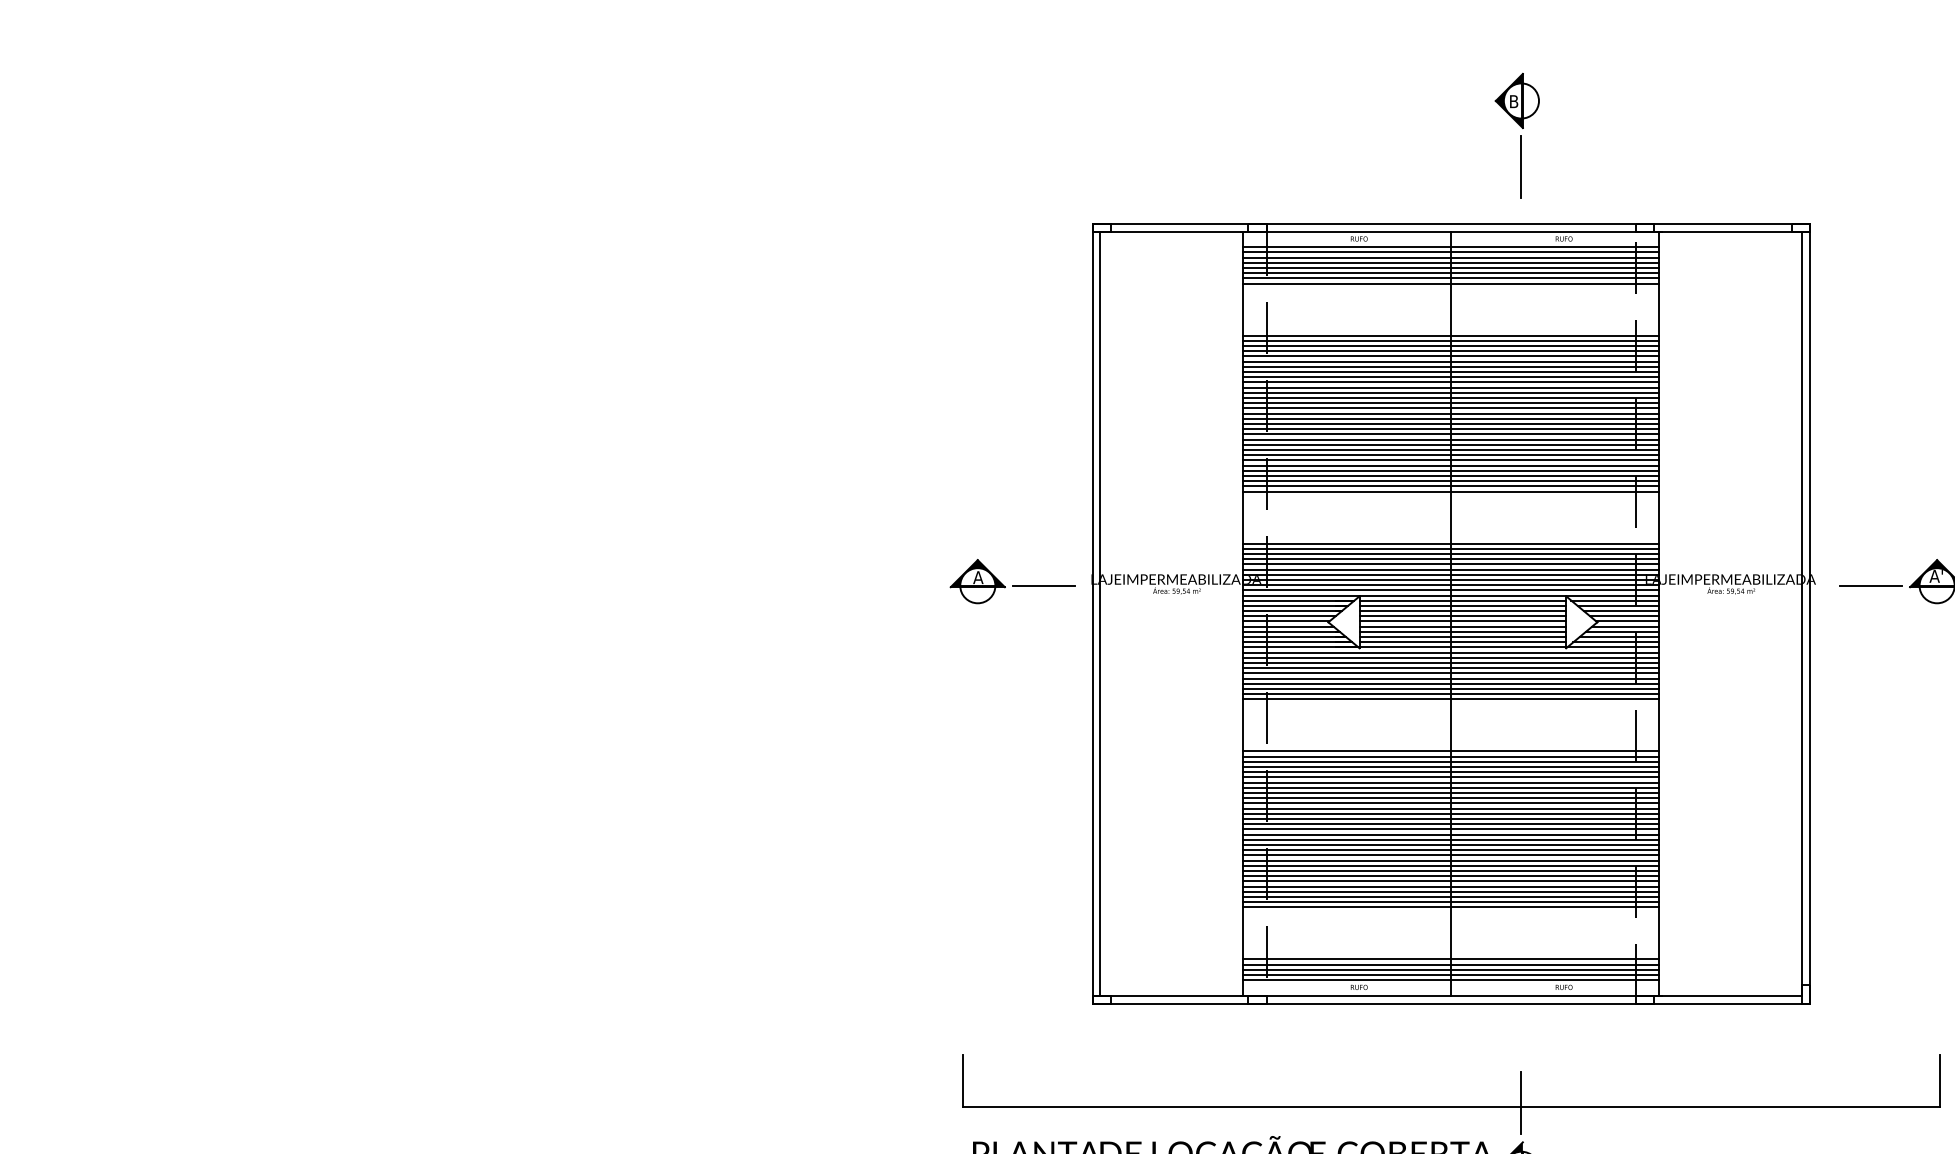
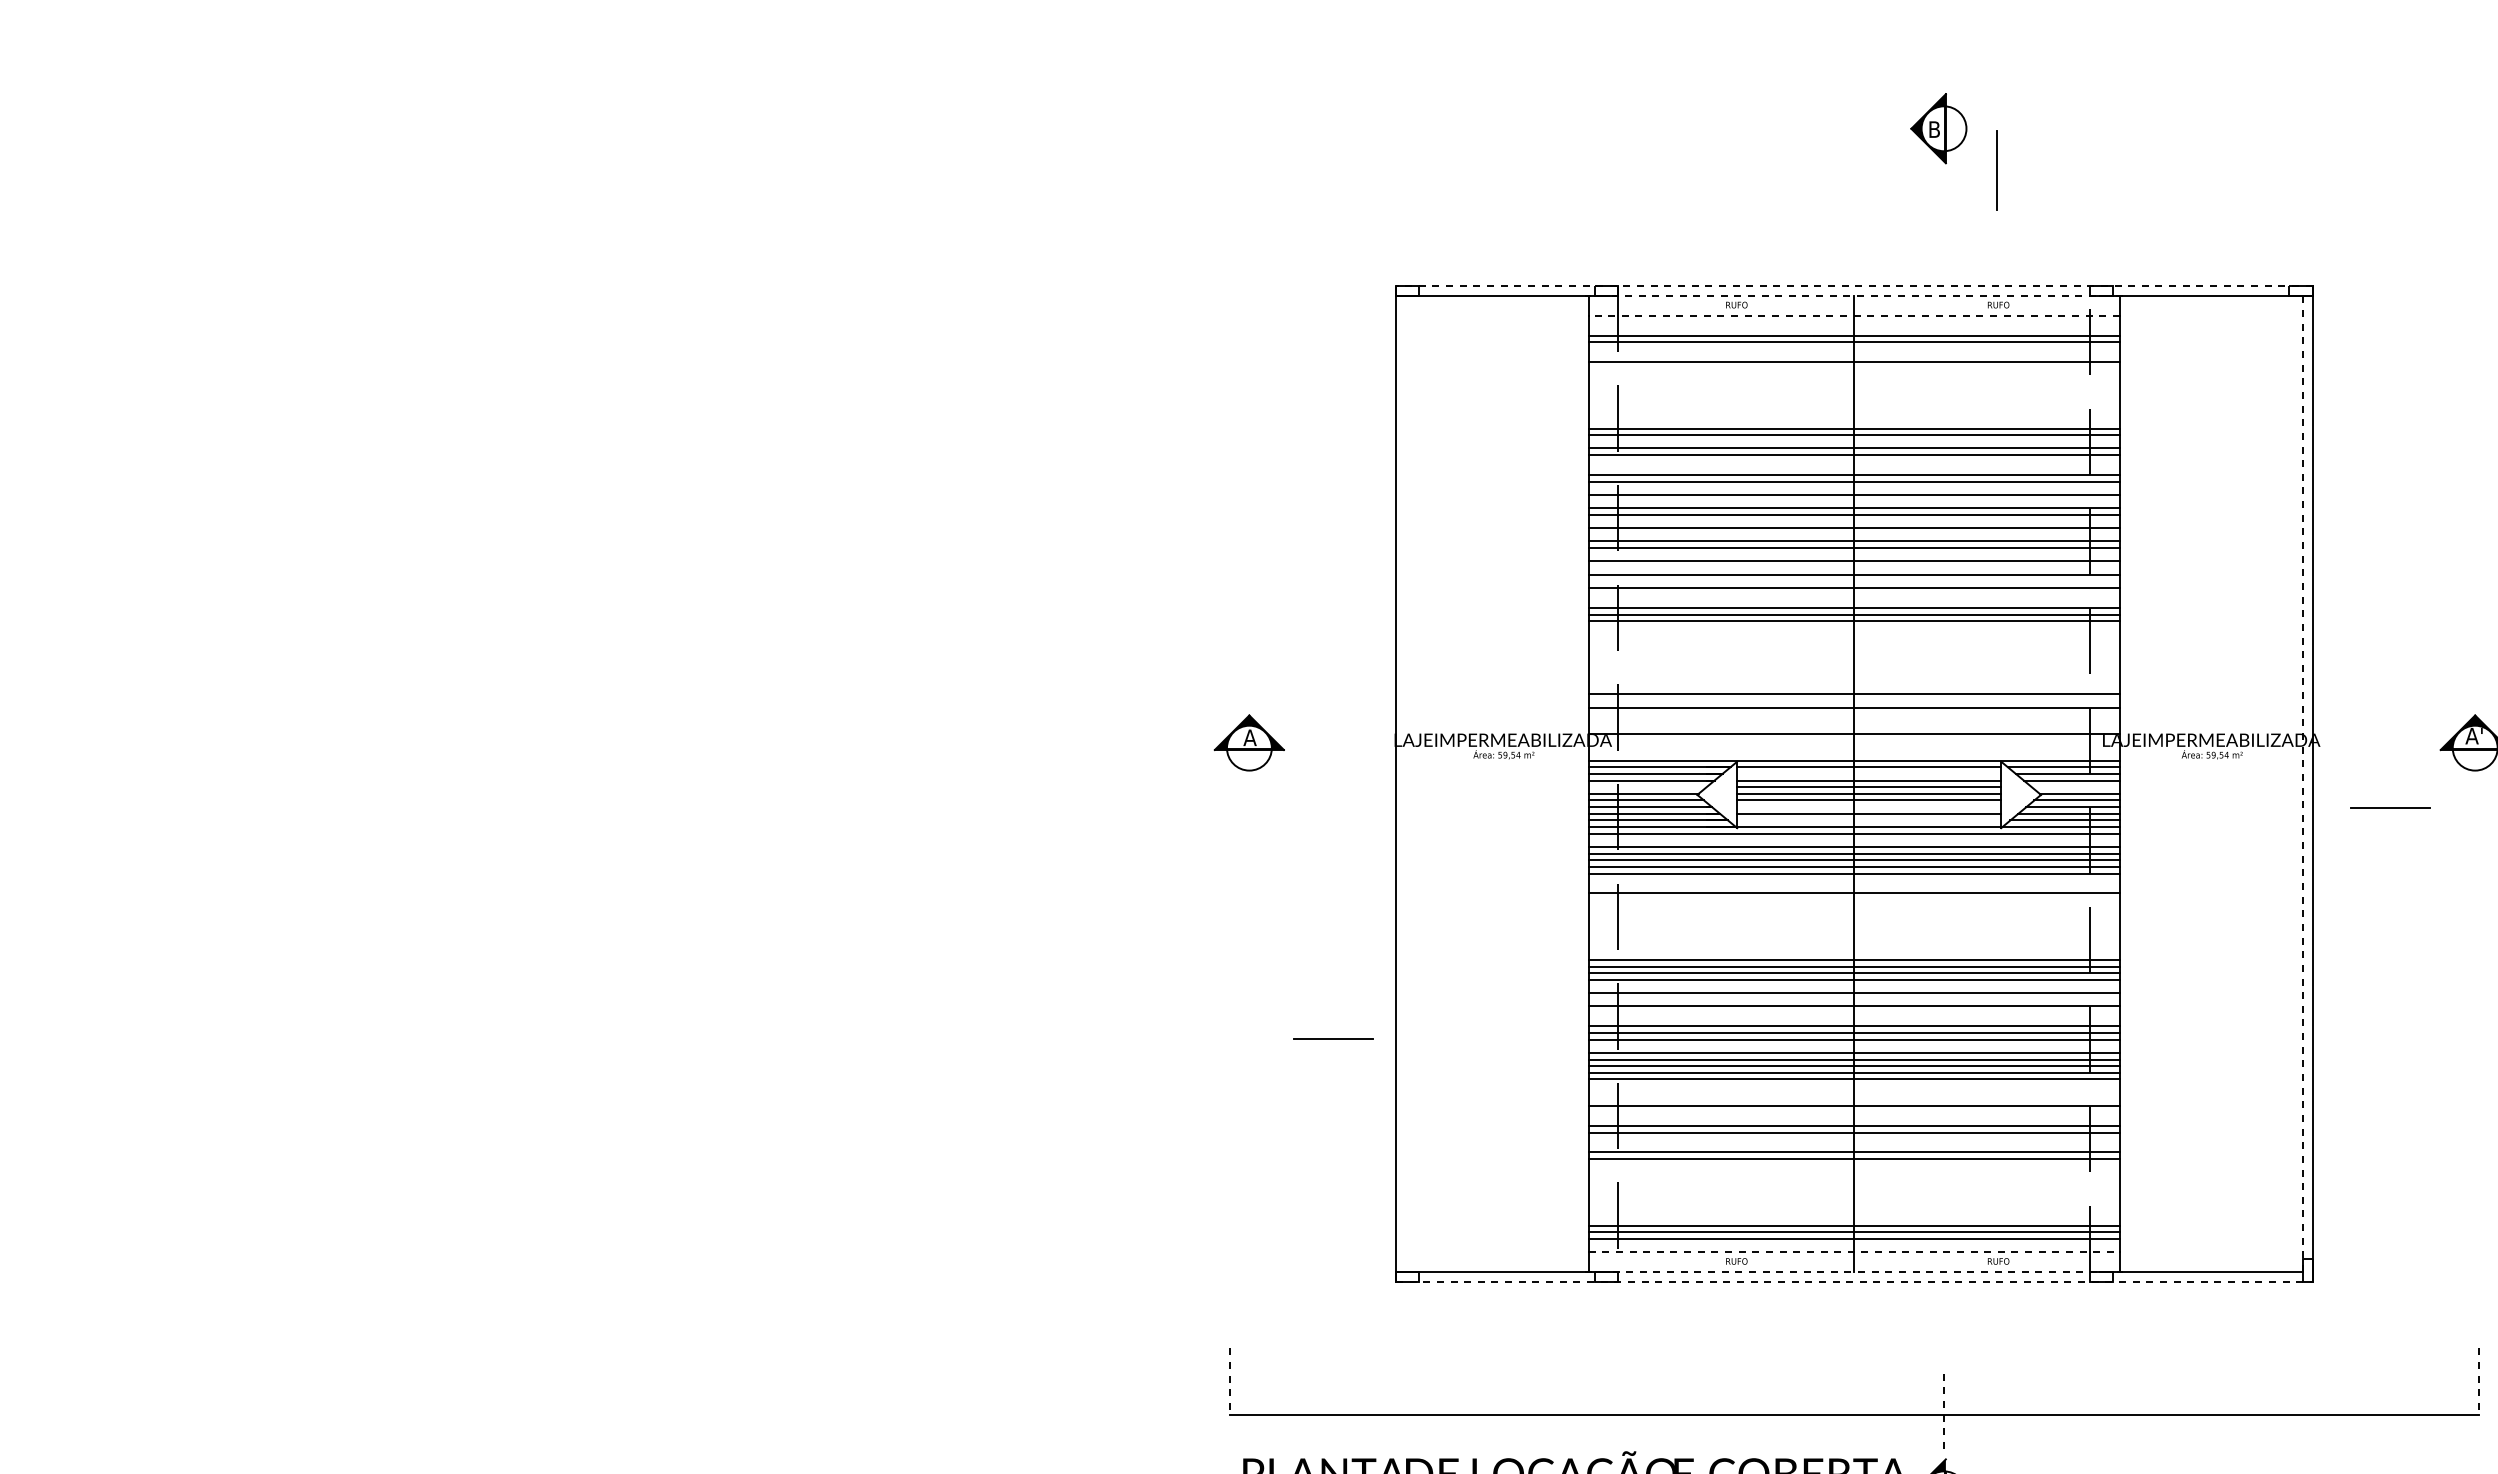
line: (1521, 167) -> (1996, 170), moved
line: (1450, 223) -> (1853, 285), solid -> dashed
line: (1451, 231) -> (1854, 295), solid -> dashed
line: (1451, 247) -> (1854, 315), solid -> dashed
line: (1450, 252) -> (1853, 322), removed
line: (1450, 257) -> (1853, 328), removed
line: (1450, 272) -> (1853, 348), removed
line: (1450, 278) -> (1853, 355), removed
line: (1450, 345) -> (1853, 441), removed
line: (1450, 361) -> (1853, 461), removed
line: (1450, 366) -> (1853, 468), removed
line: (1450, 382) -> (1853, 488), removed
line: (1450, 392) -> (1853, 501), removed
line: (1450, 408) -> (1853, 521), removed
line: (1450, 418) -> (1853, 534), removed
line: (1450, 434) -> (1853, 554), removed
line: (1450, 445) -> (1853, 568), removed
line: (1450, 455) -> (1853, 581), removed
line: (1450, 465) -> (1853, 594), removed
line: (1450, 470) -> (1853, 601), removed
line: (1450, 491) -> (1853, 627), removed
line: (1450, 548) -> (1853, 700), removed
line: (1450, 559) -> (1853, 714), removed
line: (1450, 564) -> (1853, 720), removed
line: (1450, 569) -> (1853, 727), removed
line: (1450, 579) -> (1853, 740), removed
line: (1043, 585) -> (1333, 1038), moved
line: (1450, 585) -> (1853, 747), removed
line: (1870, 585) -> (2390, 807), moved
line: (1450, 590) -> (1853, 754), removed
line: (1463, 605) -> (1869, 773), removed
line: (1099, 613) -> (1405, 783), removed
line: (1801, 613) -> (2302, 783), solid -> dashed
line: (1289, 616) -> (1647, 787), removed
line: (1624, 616) -> (2075, 787), removed
line: (1463, 632) -> (1869, 807), removed
line: (1463, 642) -> (1869, 820), removed
line: (1450, 657) -> (1853, 840), removed
line: (1450, 689) -> (1853, 880), removed
line: (1450, 693) -> (1853, 886), removed
line: (1450, 772) -> (1853, 986), removed
line: (1450, 782) -> (1853, 999), removed
line: (1450, 793) -> (1853, 1013), removed
line: (1450, 798) -> (1853, 1019), removed
line: (1450, 819) -> (1853, 1046), removed
line: (1450, 850) -> (1853, 1086), removed
line: (1450, 855) -> (1853, 1092), removed
line: (1450, 860) -> (1853, 1099), removed
line: (1450, 870) -> (1853, 1112), removed
line: (1450, 876) -> (1853, 1119), removed
line: (1450, 891) -> (1853, 1139), removed
line: (1450, 896) -> (1853, 1145), removed
line: (1450, 974) -> (1853, 1245), removed
line: (1451, 980) -> (1854, 1252), solid -> dashed
line: (1451, 996) -> (1854, 1272), solid -> dashed
line: (1451, 1003) -> (1854, 1281), solid -> dashed
line: (962, 1082) -> (1229, 1382), solid -> dashed
line: (1939, 1082) -> (2478, 1382), solid -> dashed
line: (1521, 1102) -> (1944, 1408), solid -> dashed

